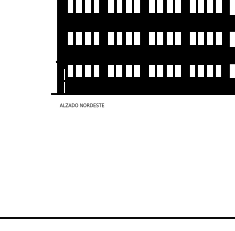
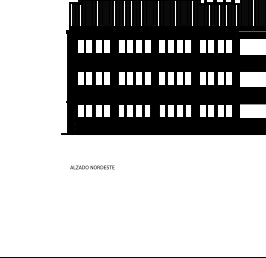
text: (82, 105) -> (92, 167), moved

